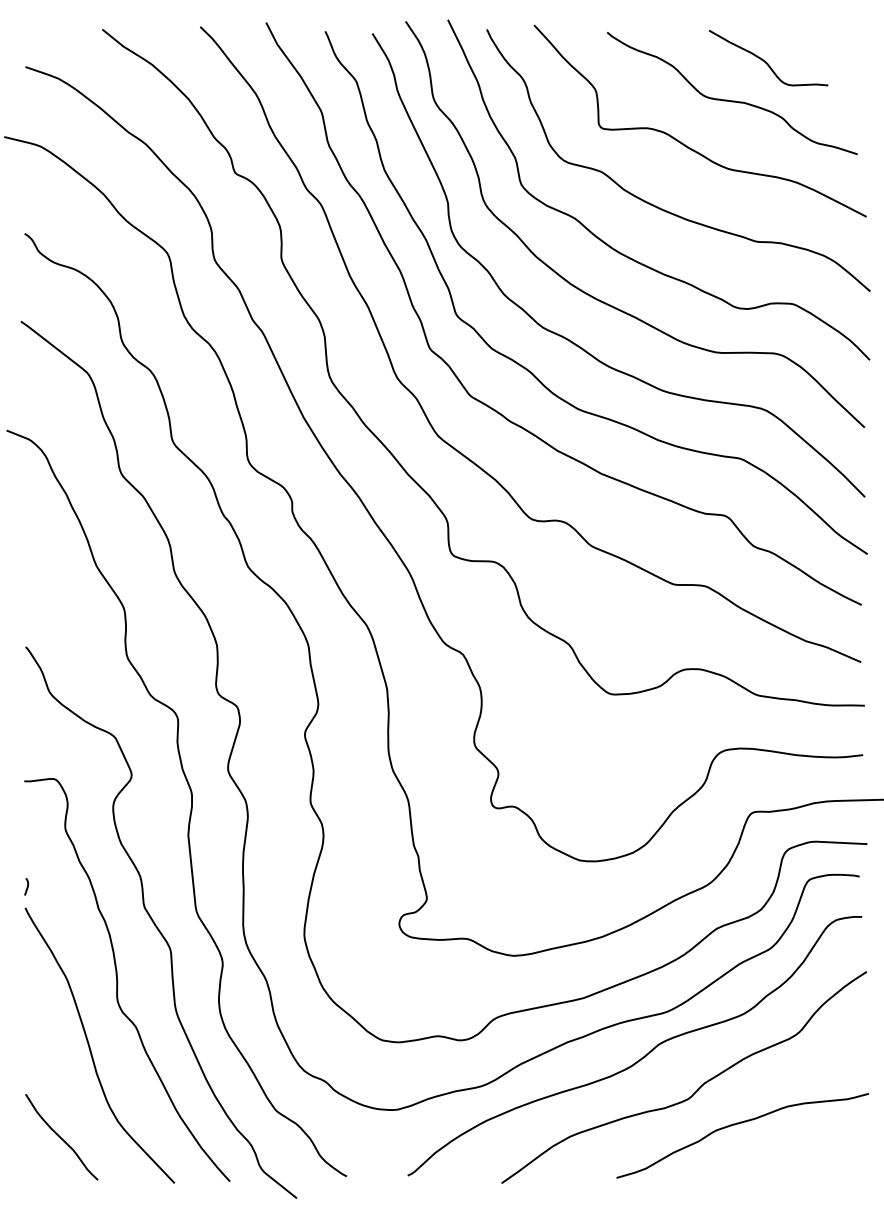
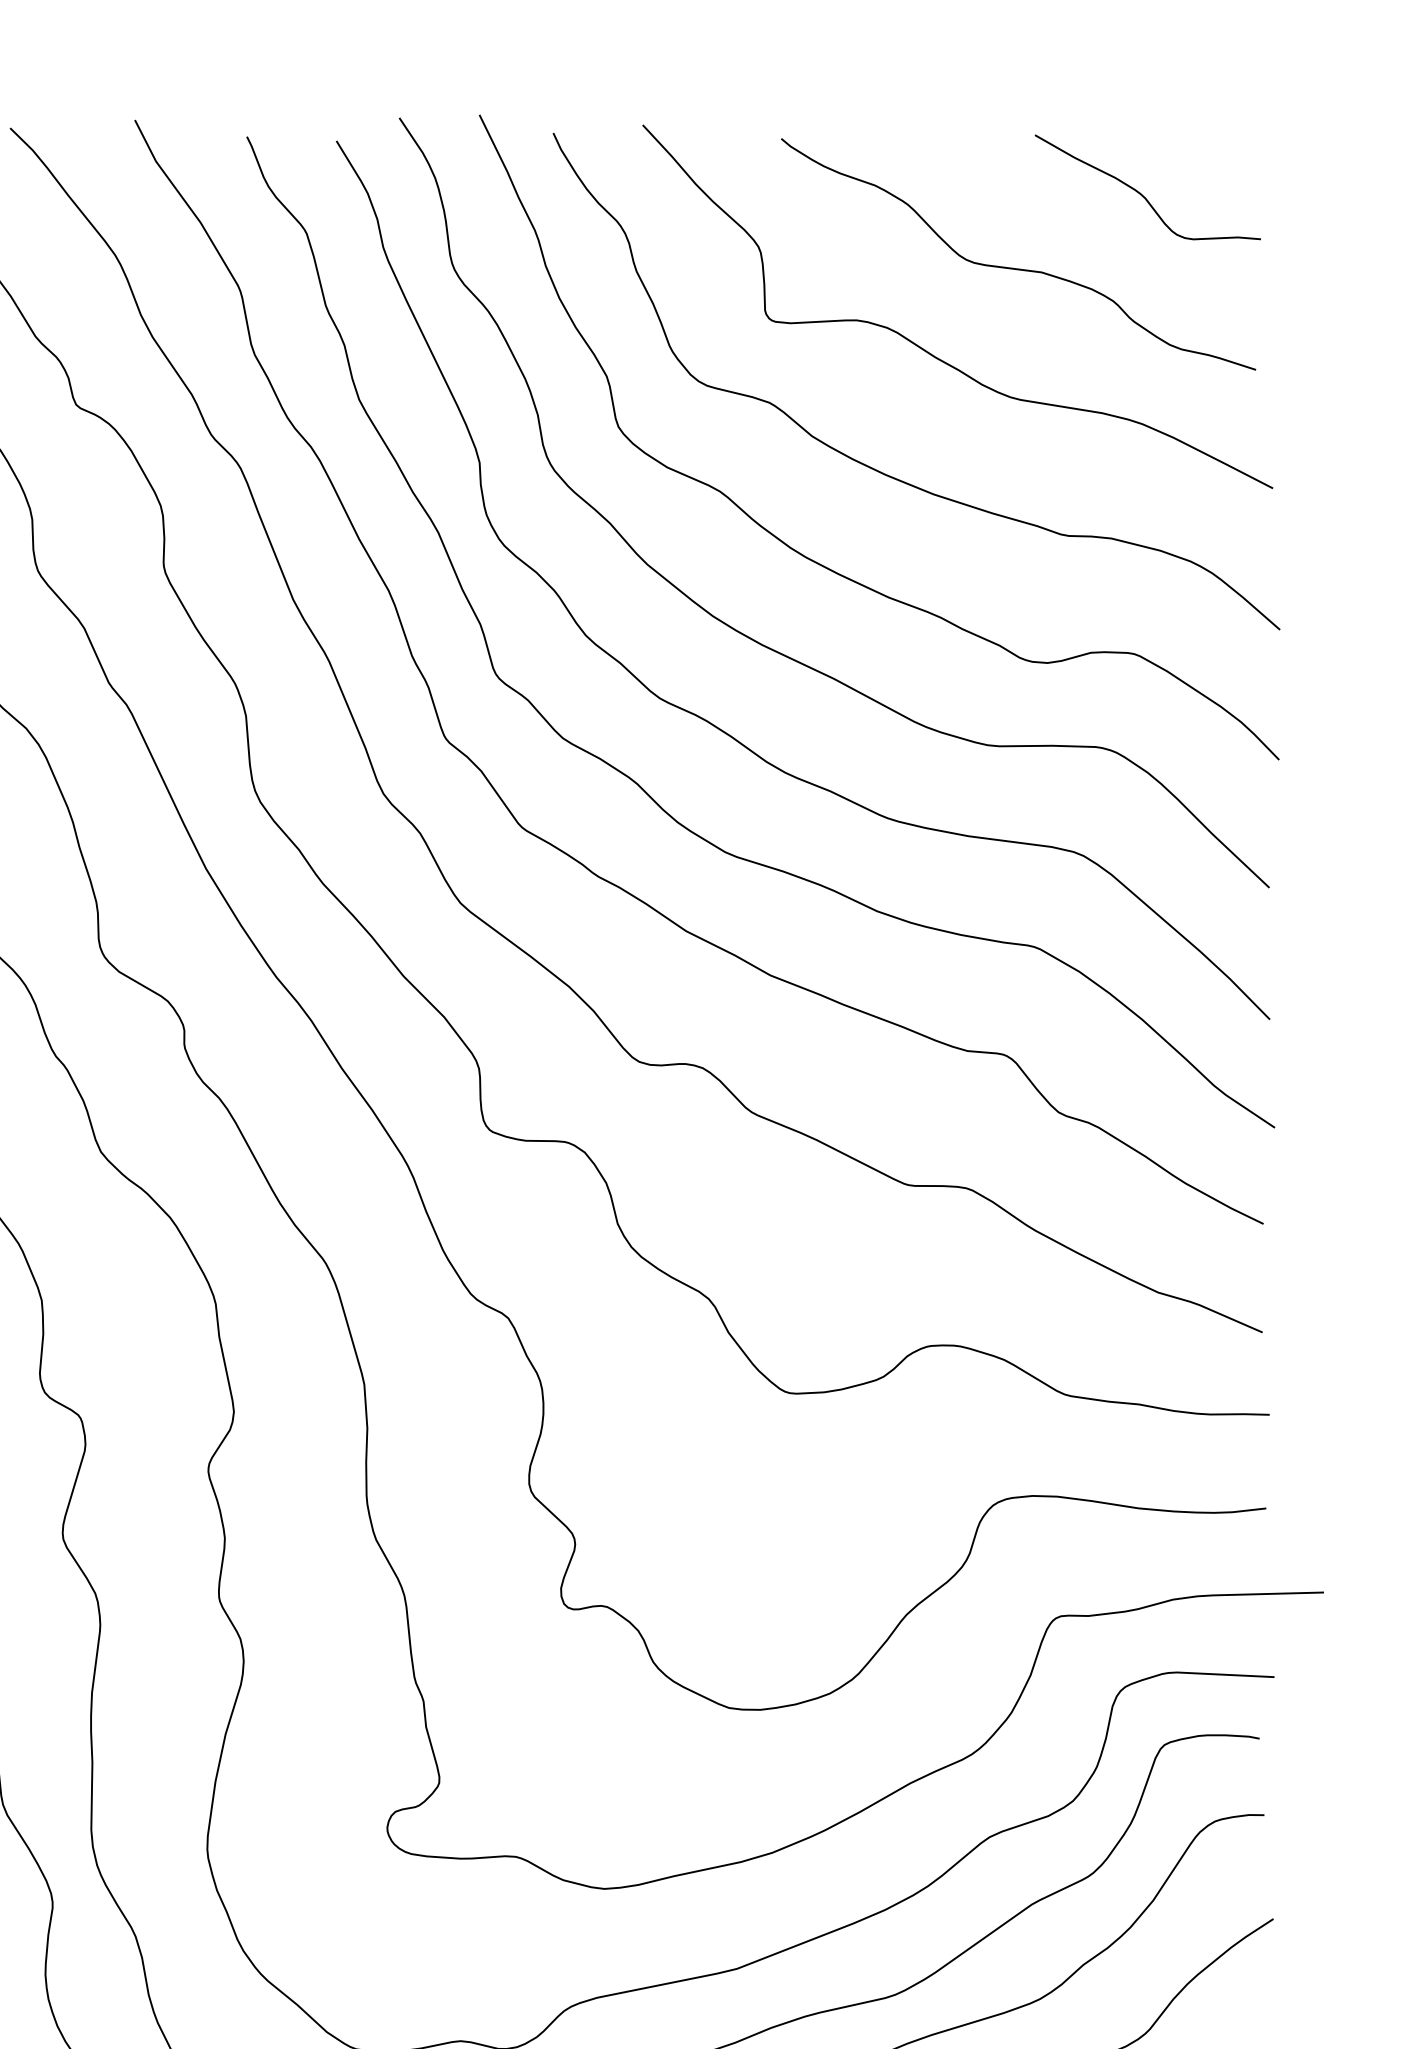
curve: (765, 60) -> (1141, 191), moved

